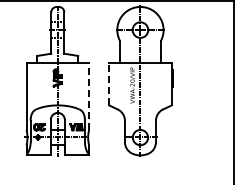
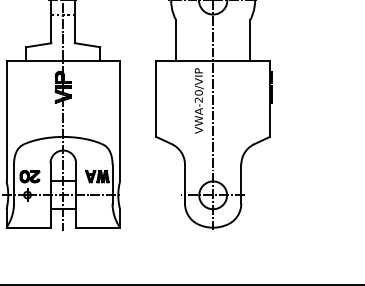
line: (109, 84) -> (157, 99), dashed -> solid
line: (89, 96) -> (120, 120), dashed -> solid

